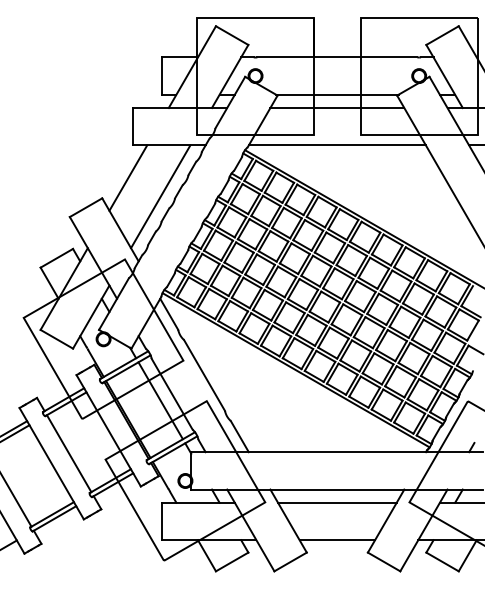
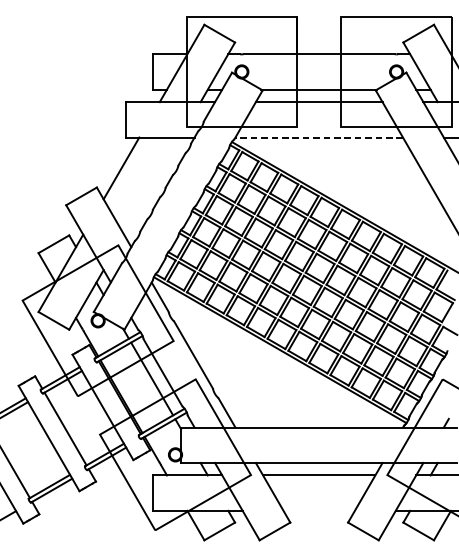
line: (337, 145) -> (319, 137), solid -> dashed
line: (160, 196) -> (151, 185), removed
line: (337, 540) -> (319, 511), removed

